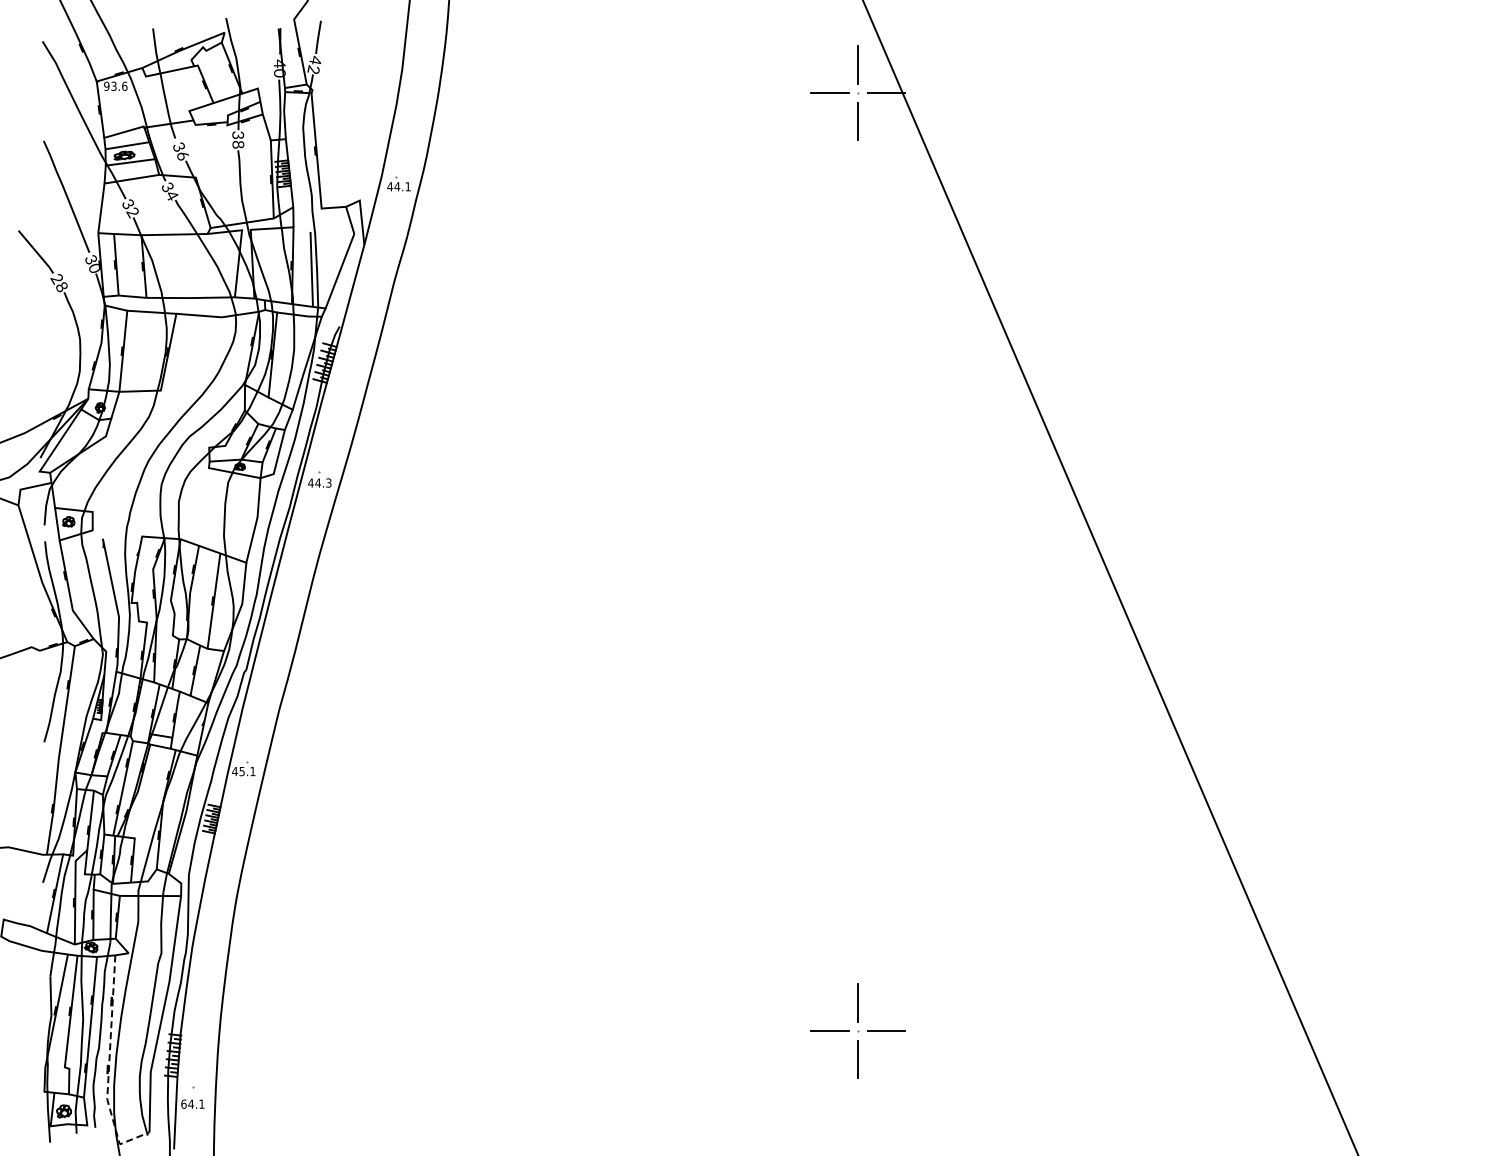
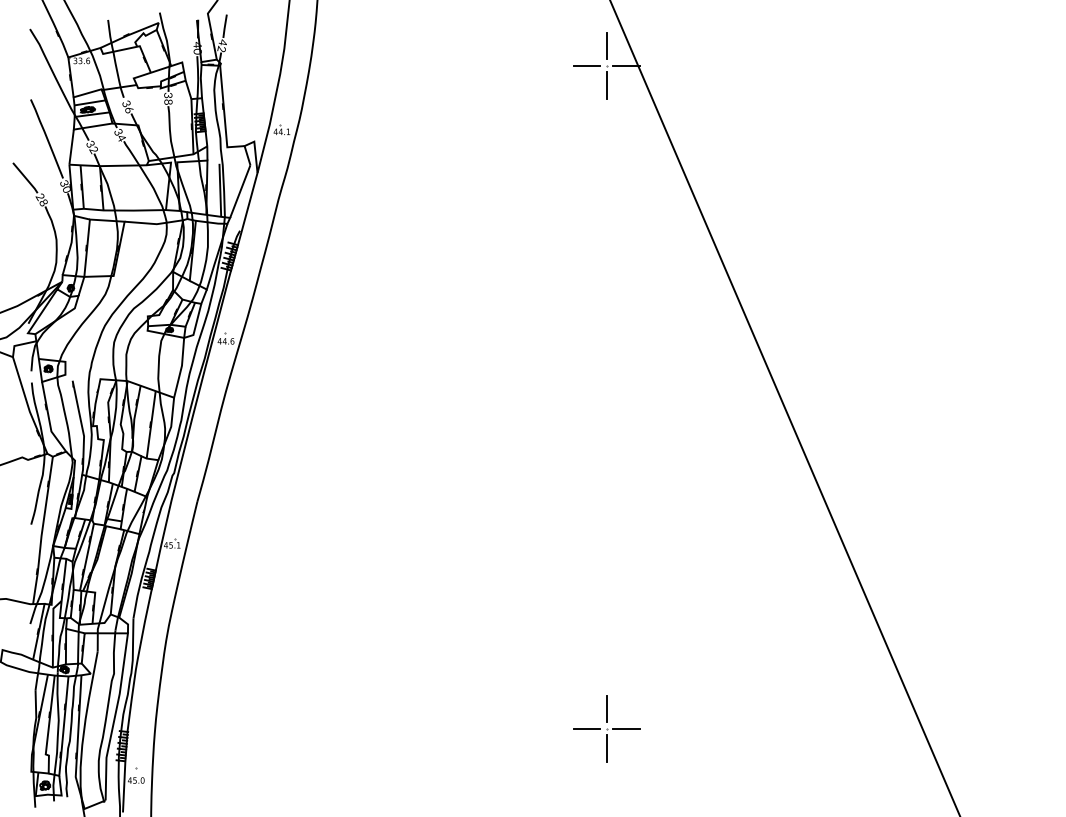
text: (106, 85) -> (75, 60), 93.6 -> 33.6
text: (328, 482) -> (232, 340), 44.3 -> 44.6
line: (108, 1068) -> (76, 755), dashed -> solid
text: (192, 1103) -> (136, 780), 64.1 -> 45.0

